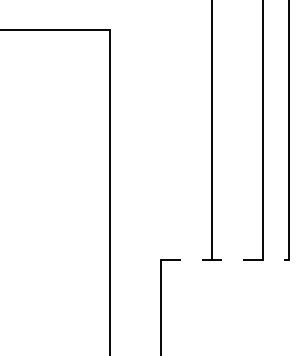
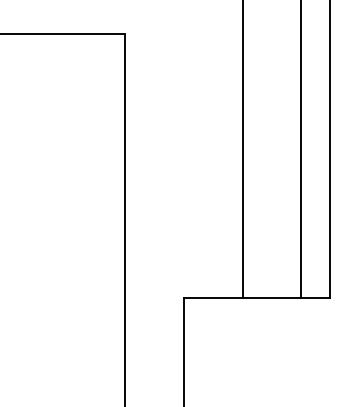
line: (225, 260) -> (257, 297), dashed -> solid

